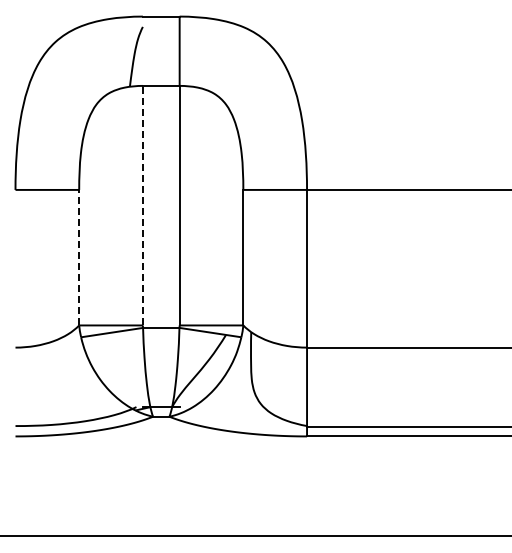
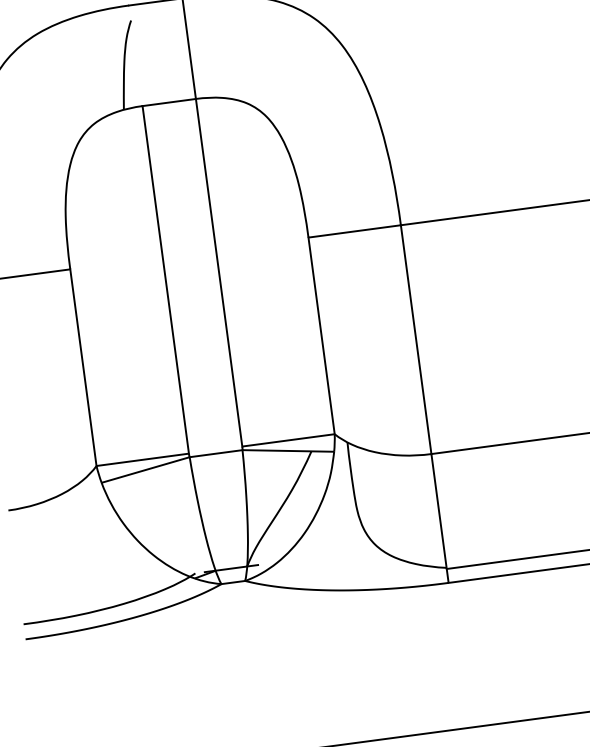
line: (142, 205) -> (165, 279), dashed -> solid
line: (79, 257) -> (83, 367), dashed -> solid

